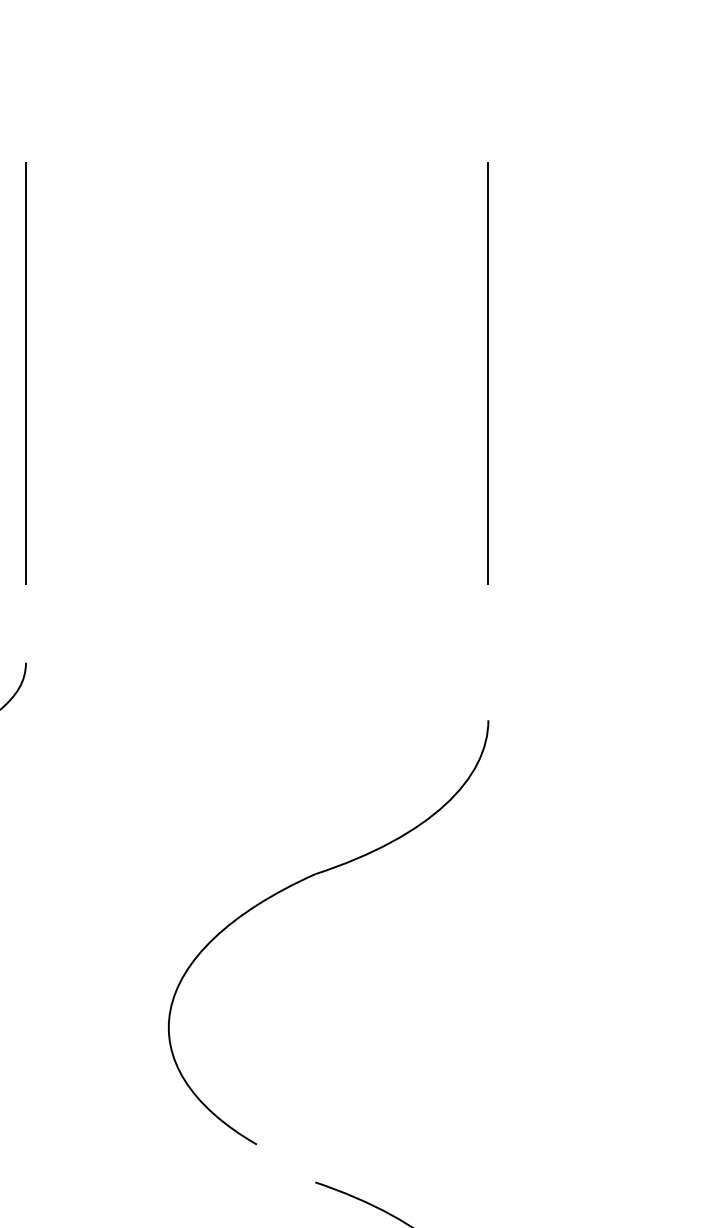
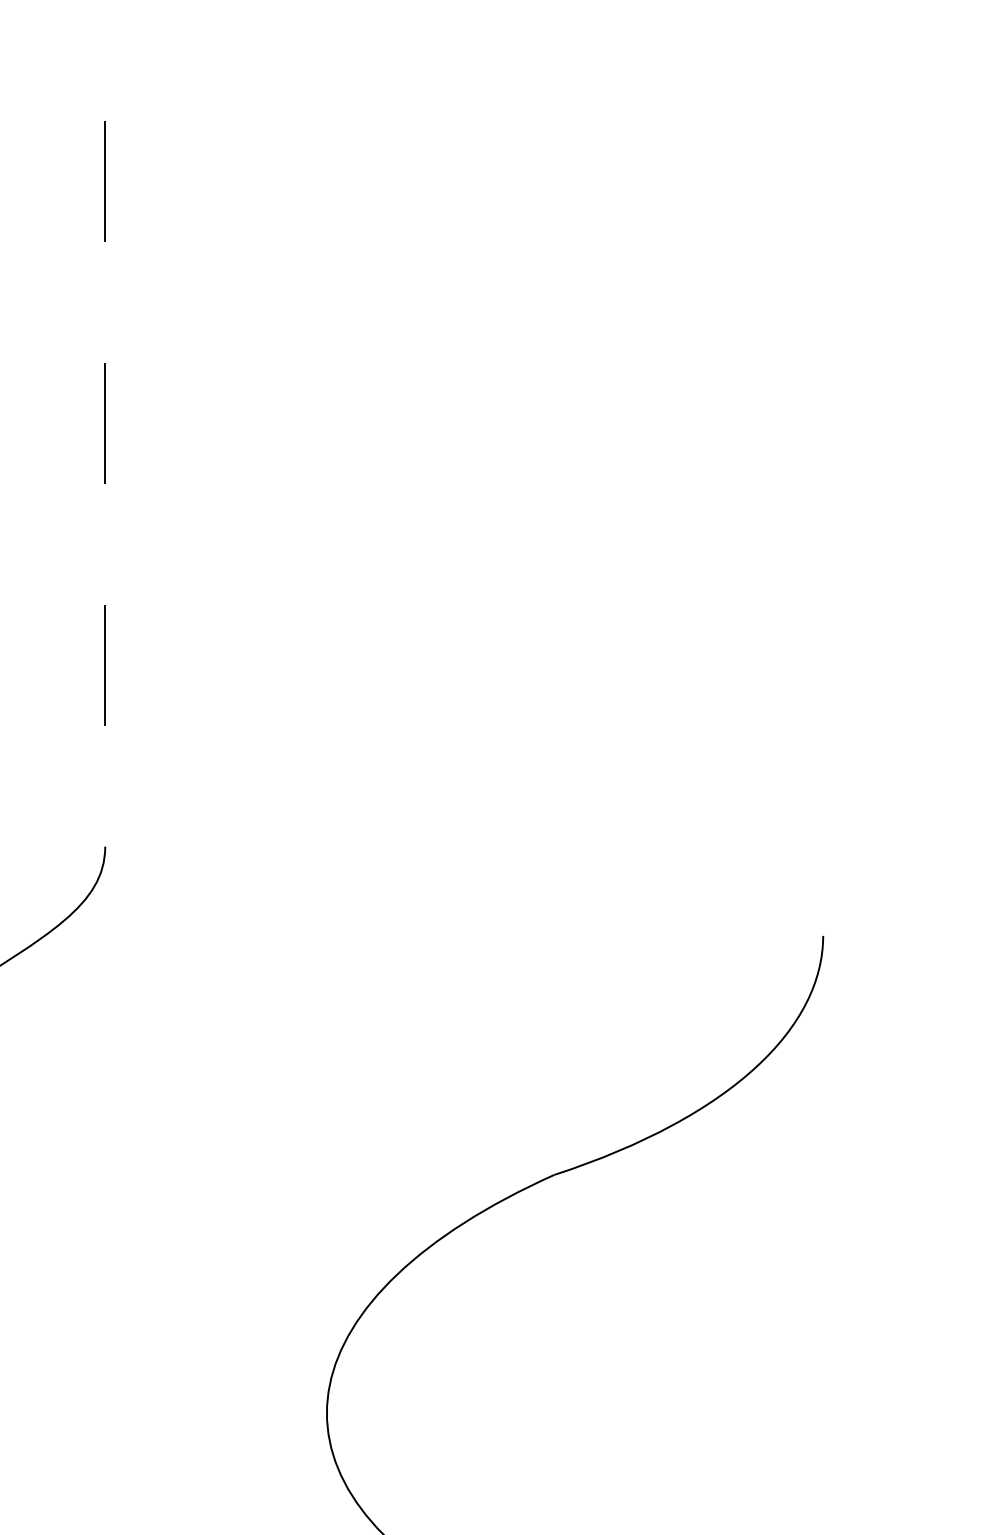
line: (26, 373) -> (106, 397), solid -> dashed
line: (487, 373) -> (821, 397), removed

